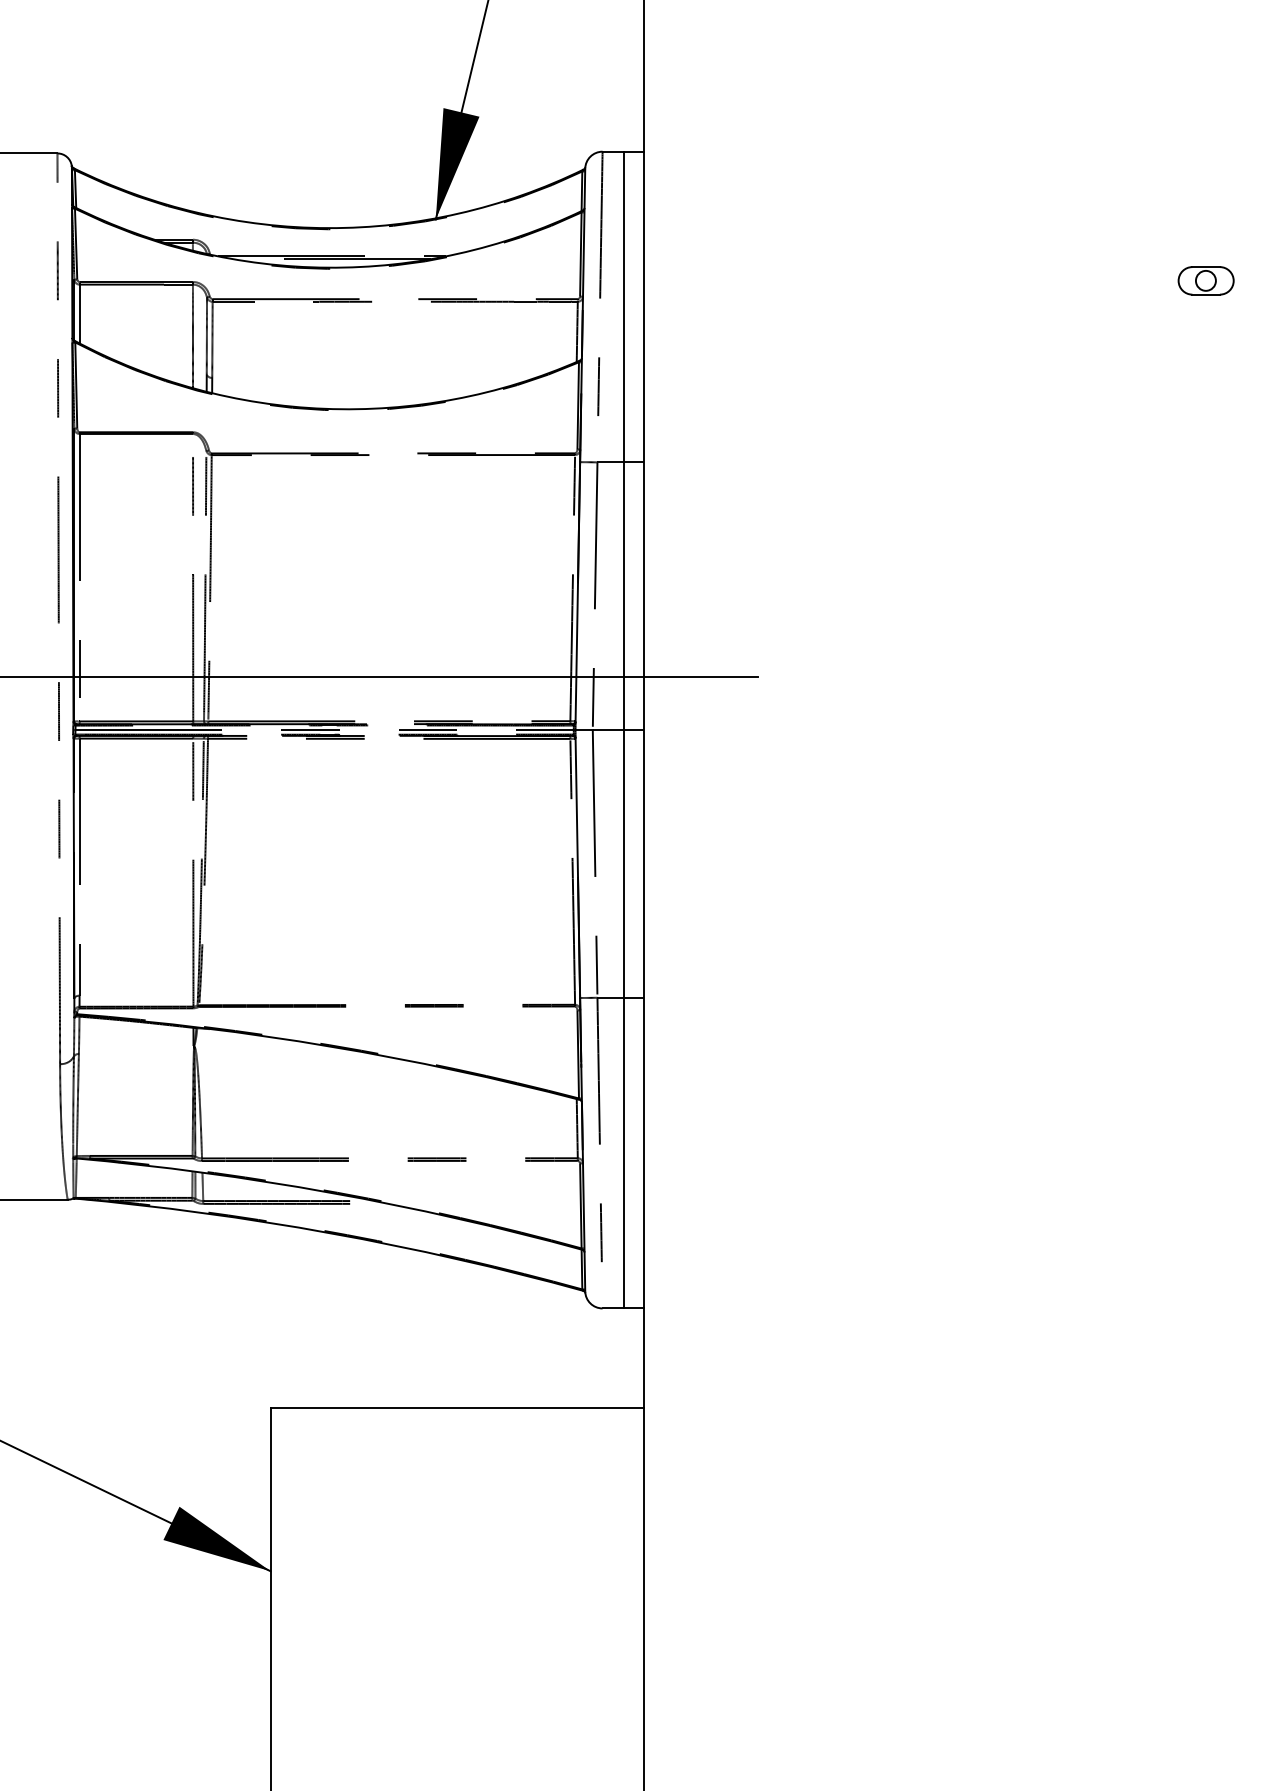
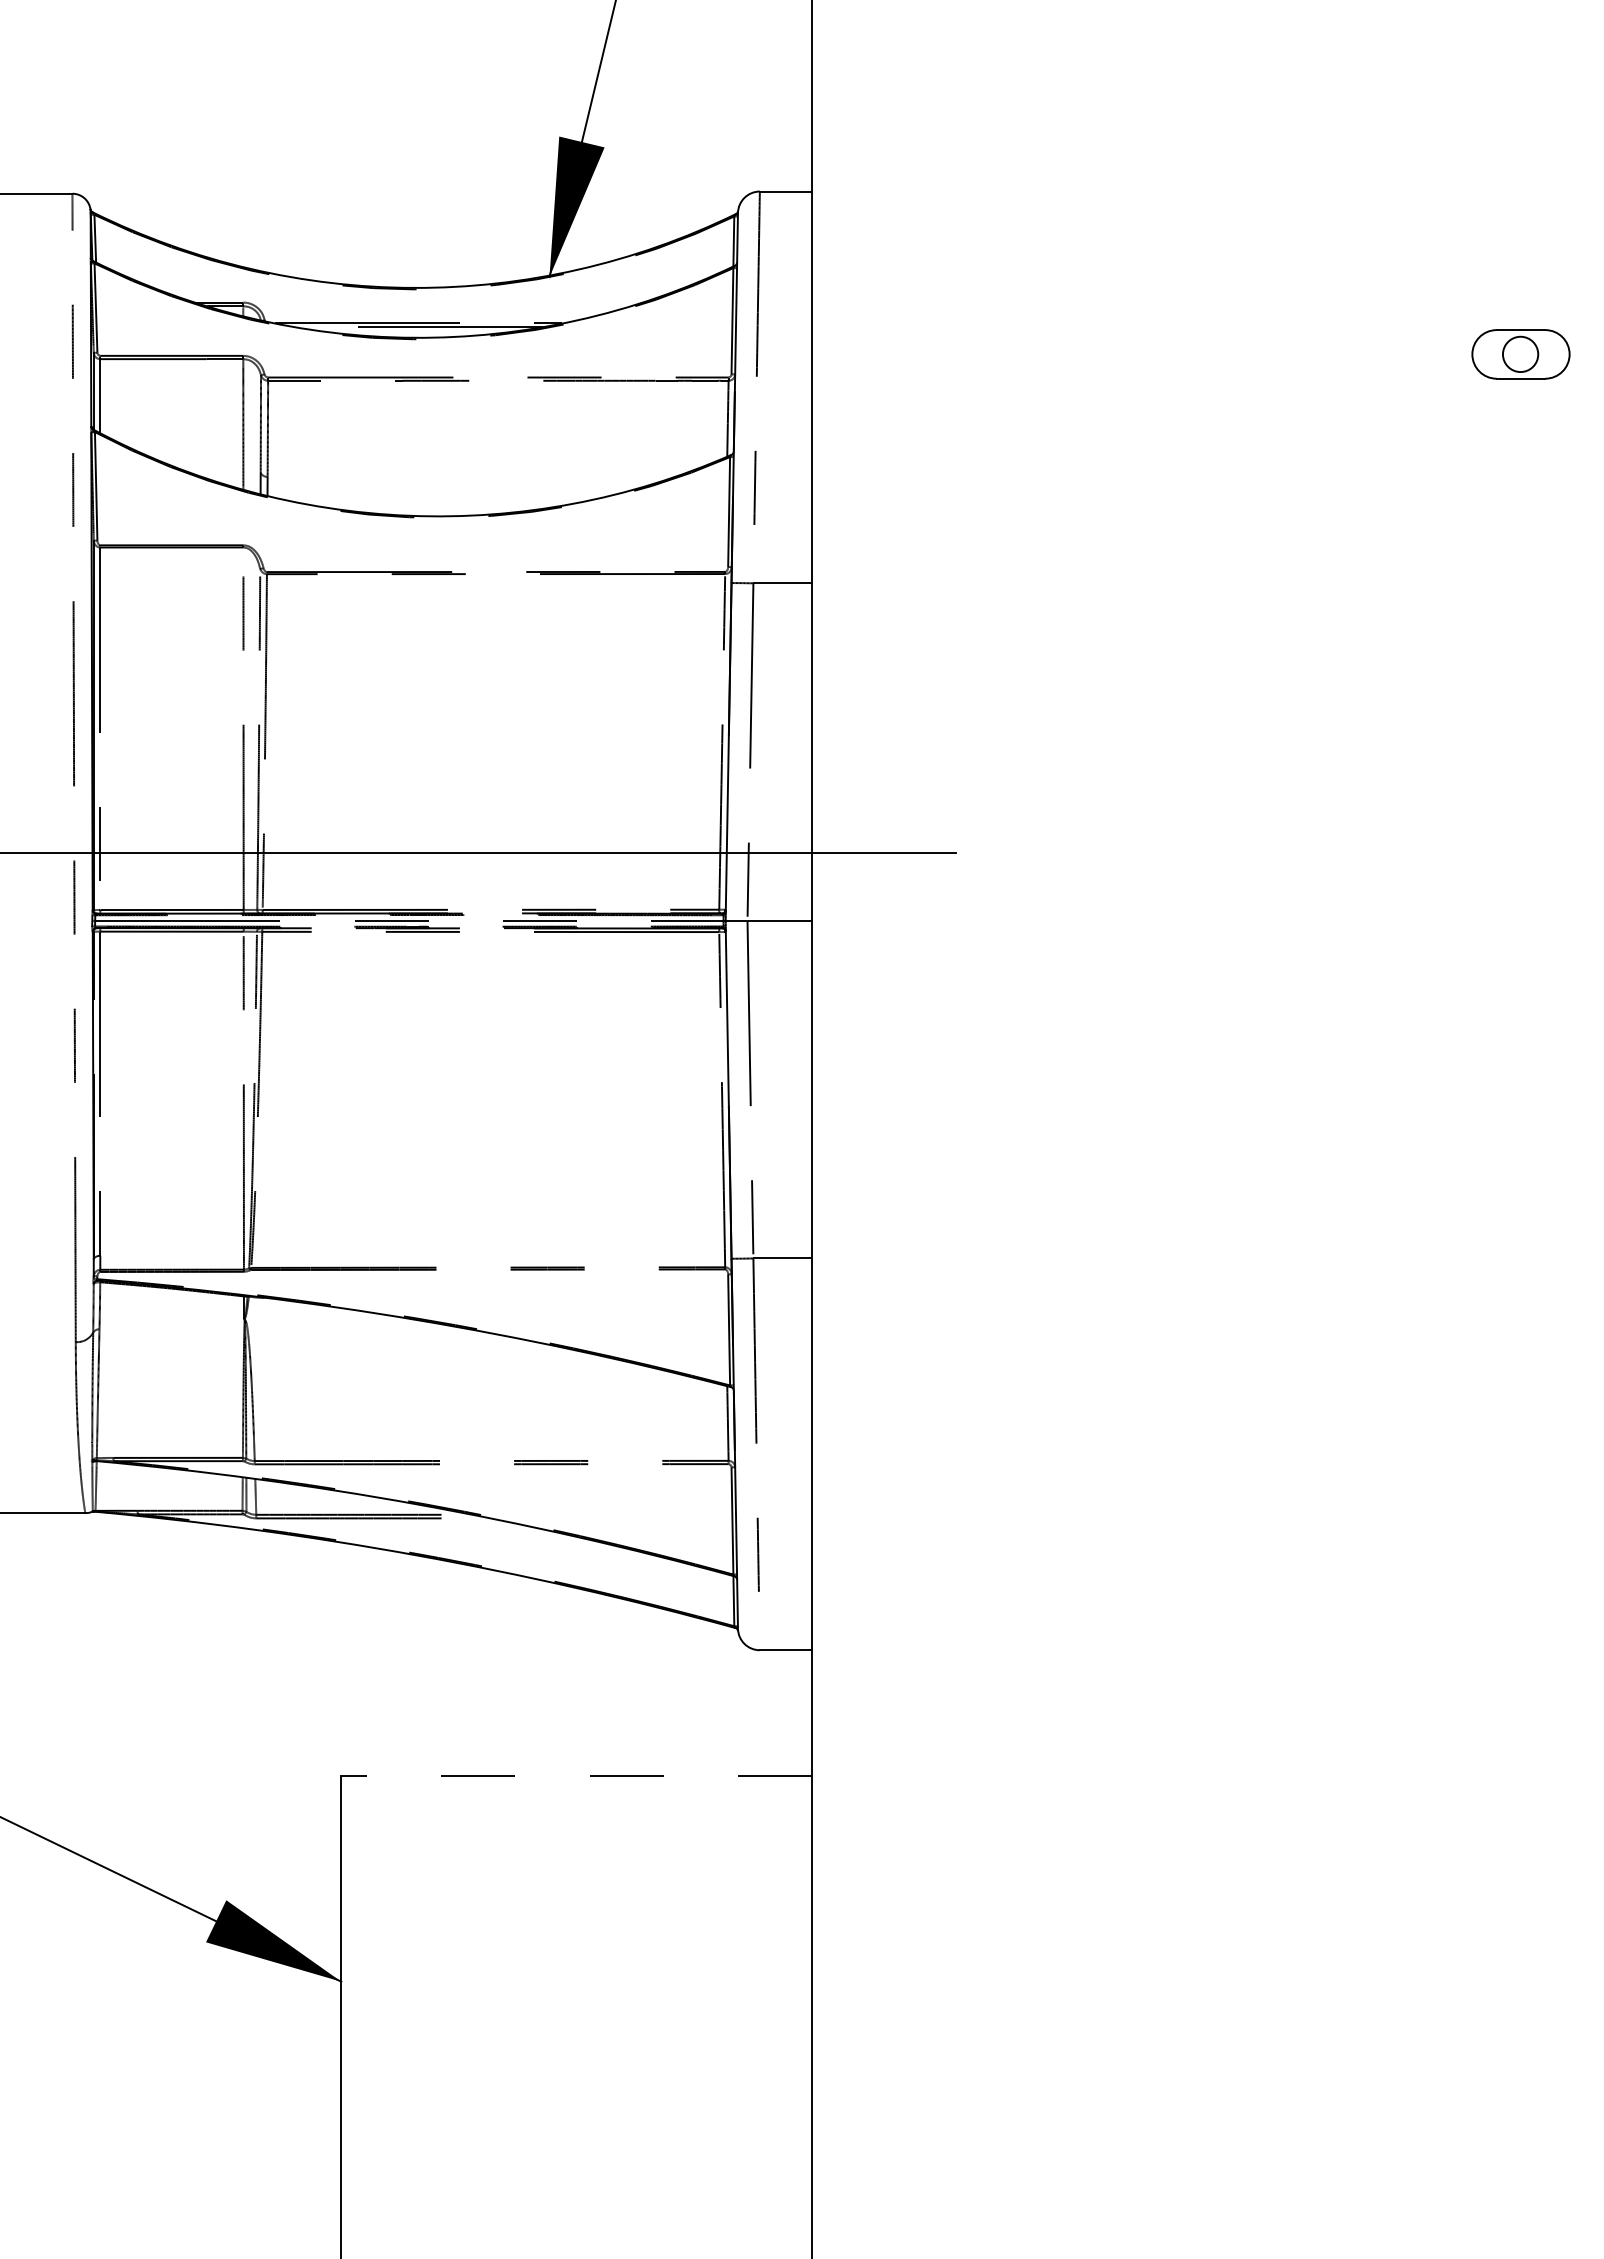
part: (1205, 280) -> (1520, 354), size x1.4
line: (623, 729) -> (786, 920), removed
line: (457, 1408) -> (576, 1776), solid -> dashed

